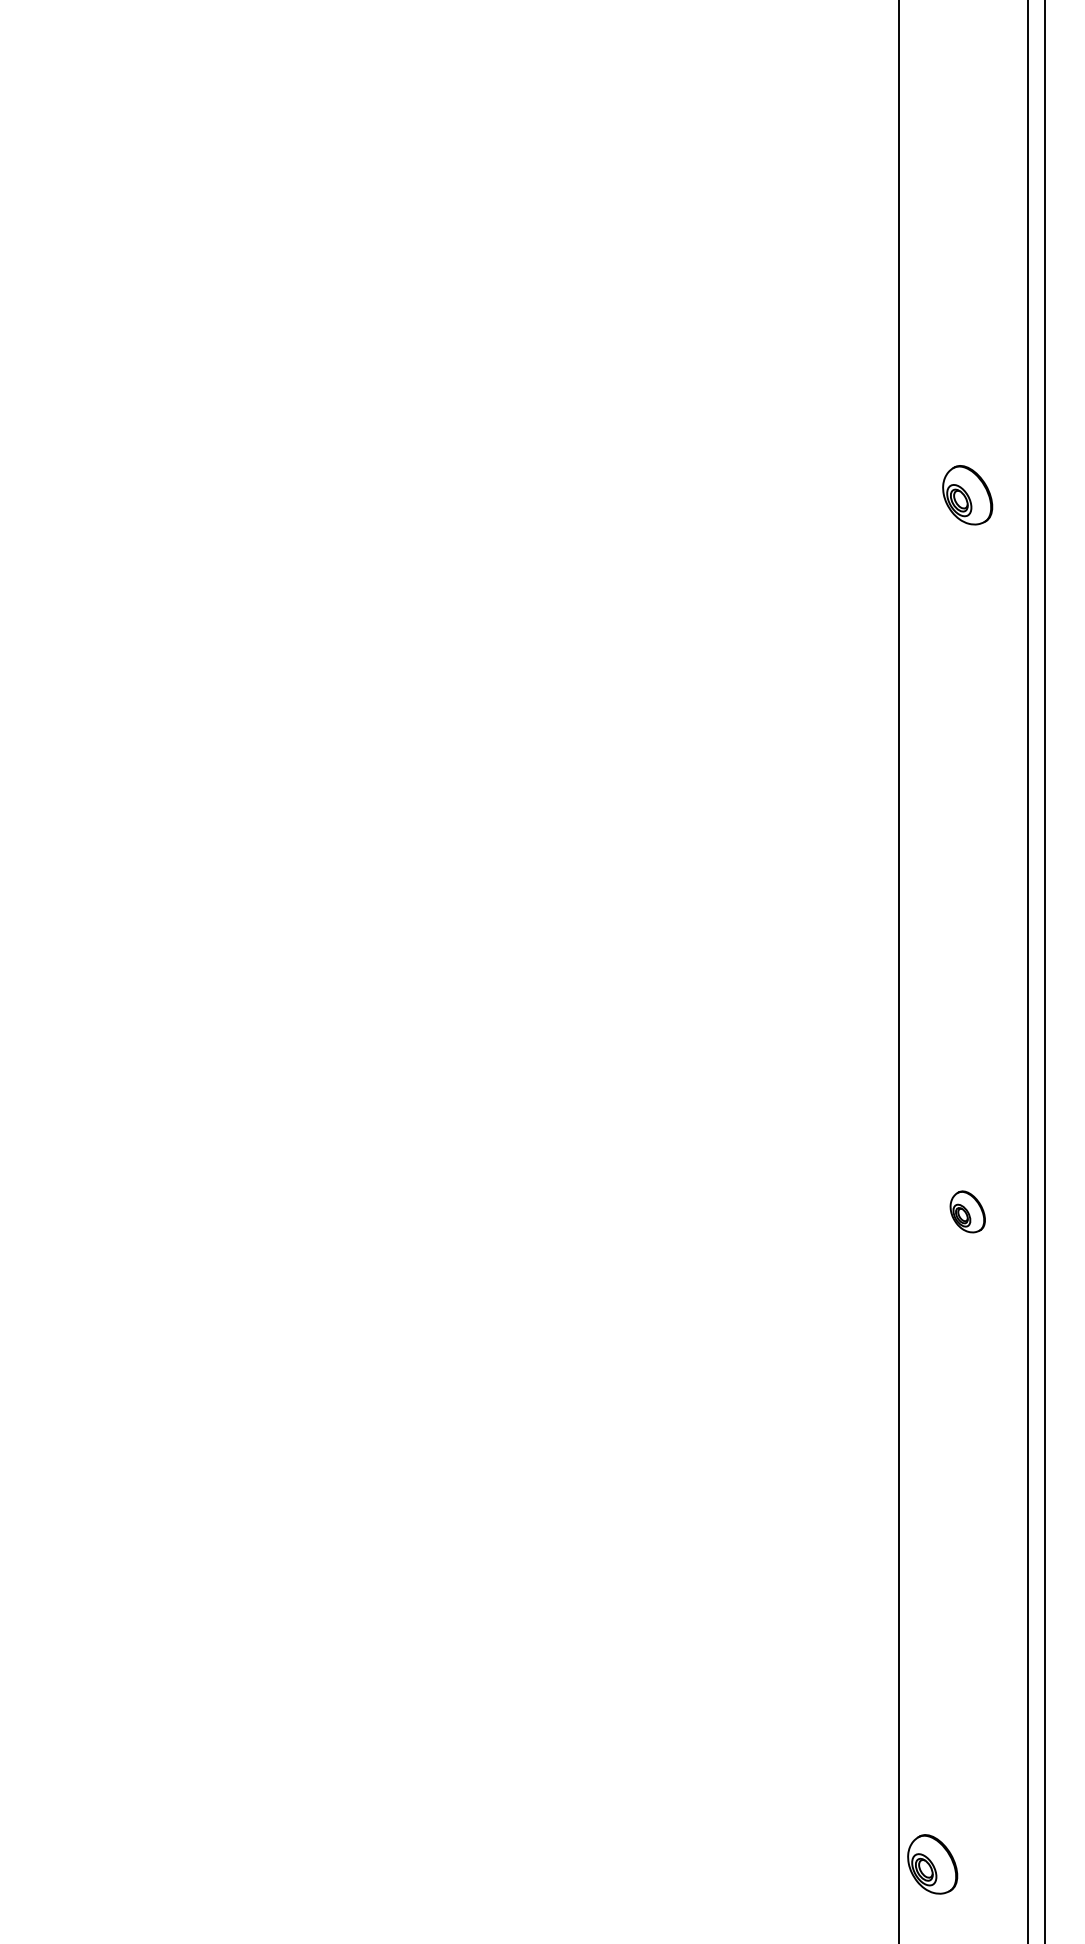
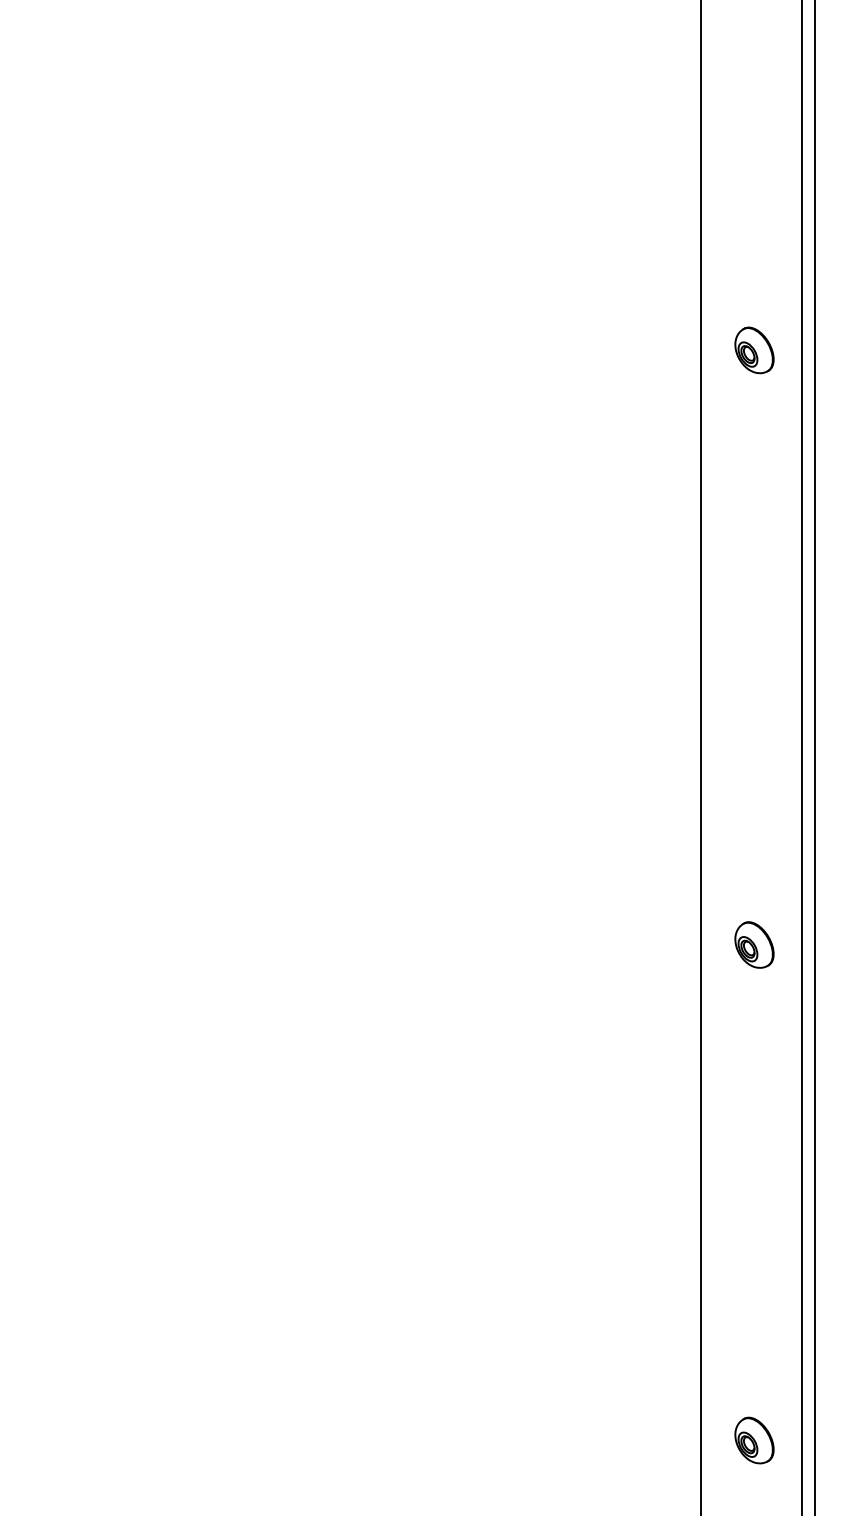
part: (967, 495) -> (754, 350), moved
part: (967, 1211) -> (754, 944), size x1.43
part: (932, 1864) -> (754, 1440), moved

